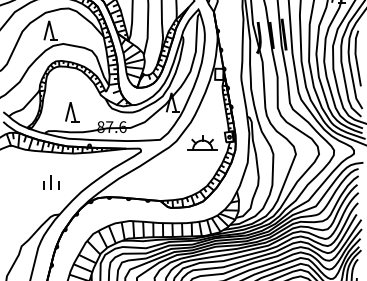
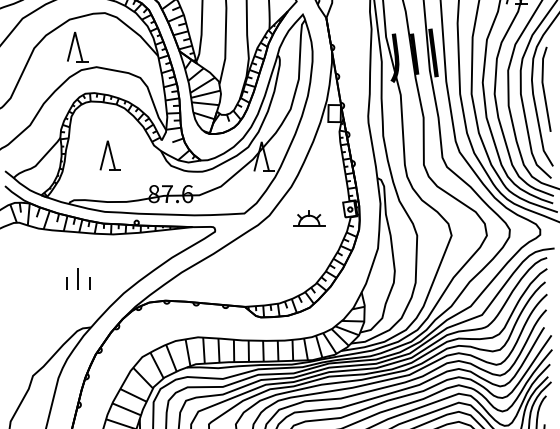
part: (72, 112) -> (110, 156), moved
part: (202, 142) -> (308, 217), size x0.7

